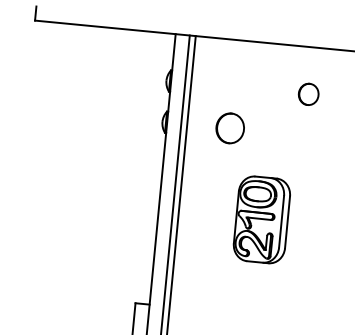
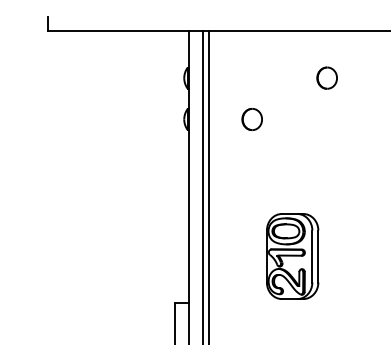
part: (229, 128) -> (251, 119), size x0.71
part: (261, 219) -> (292, 256), moved

